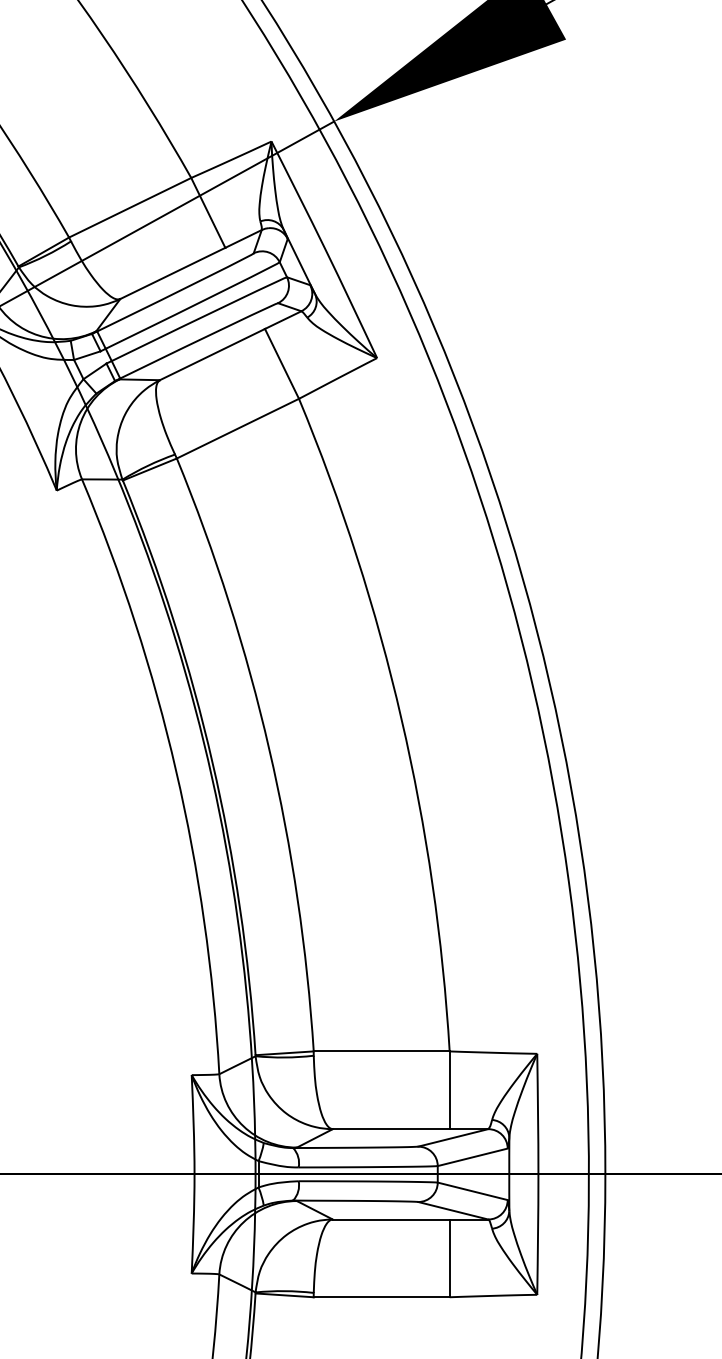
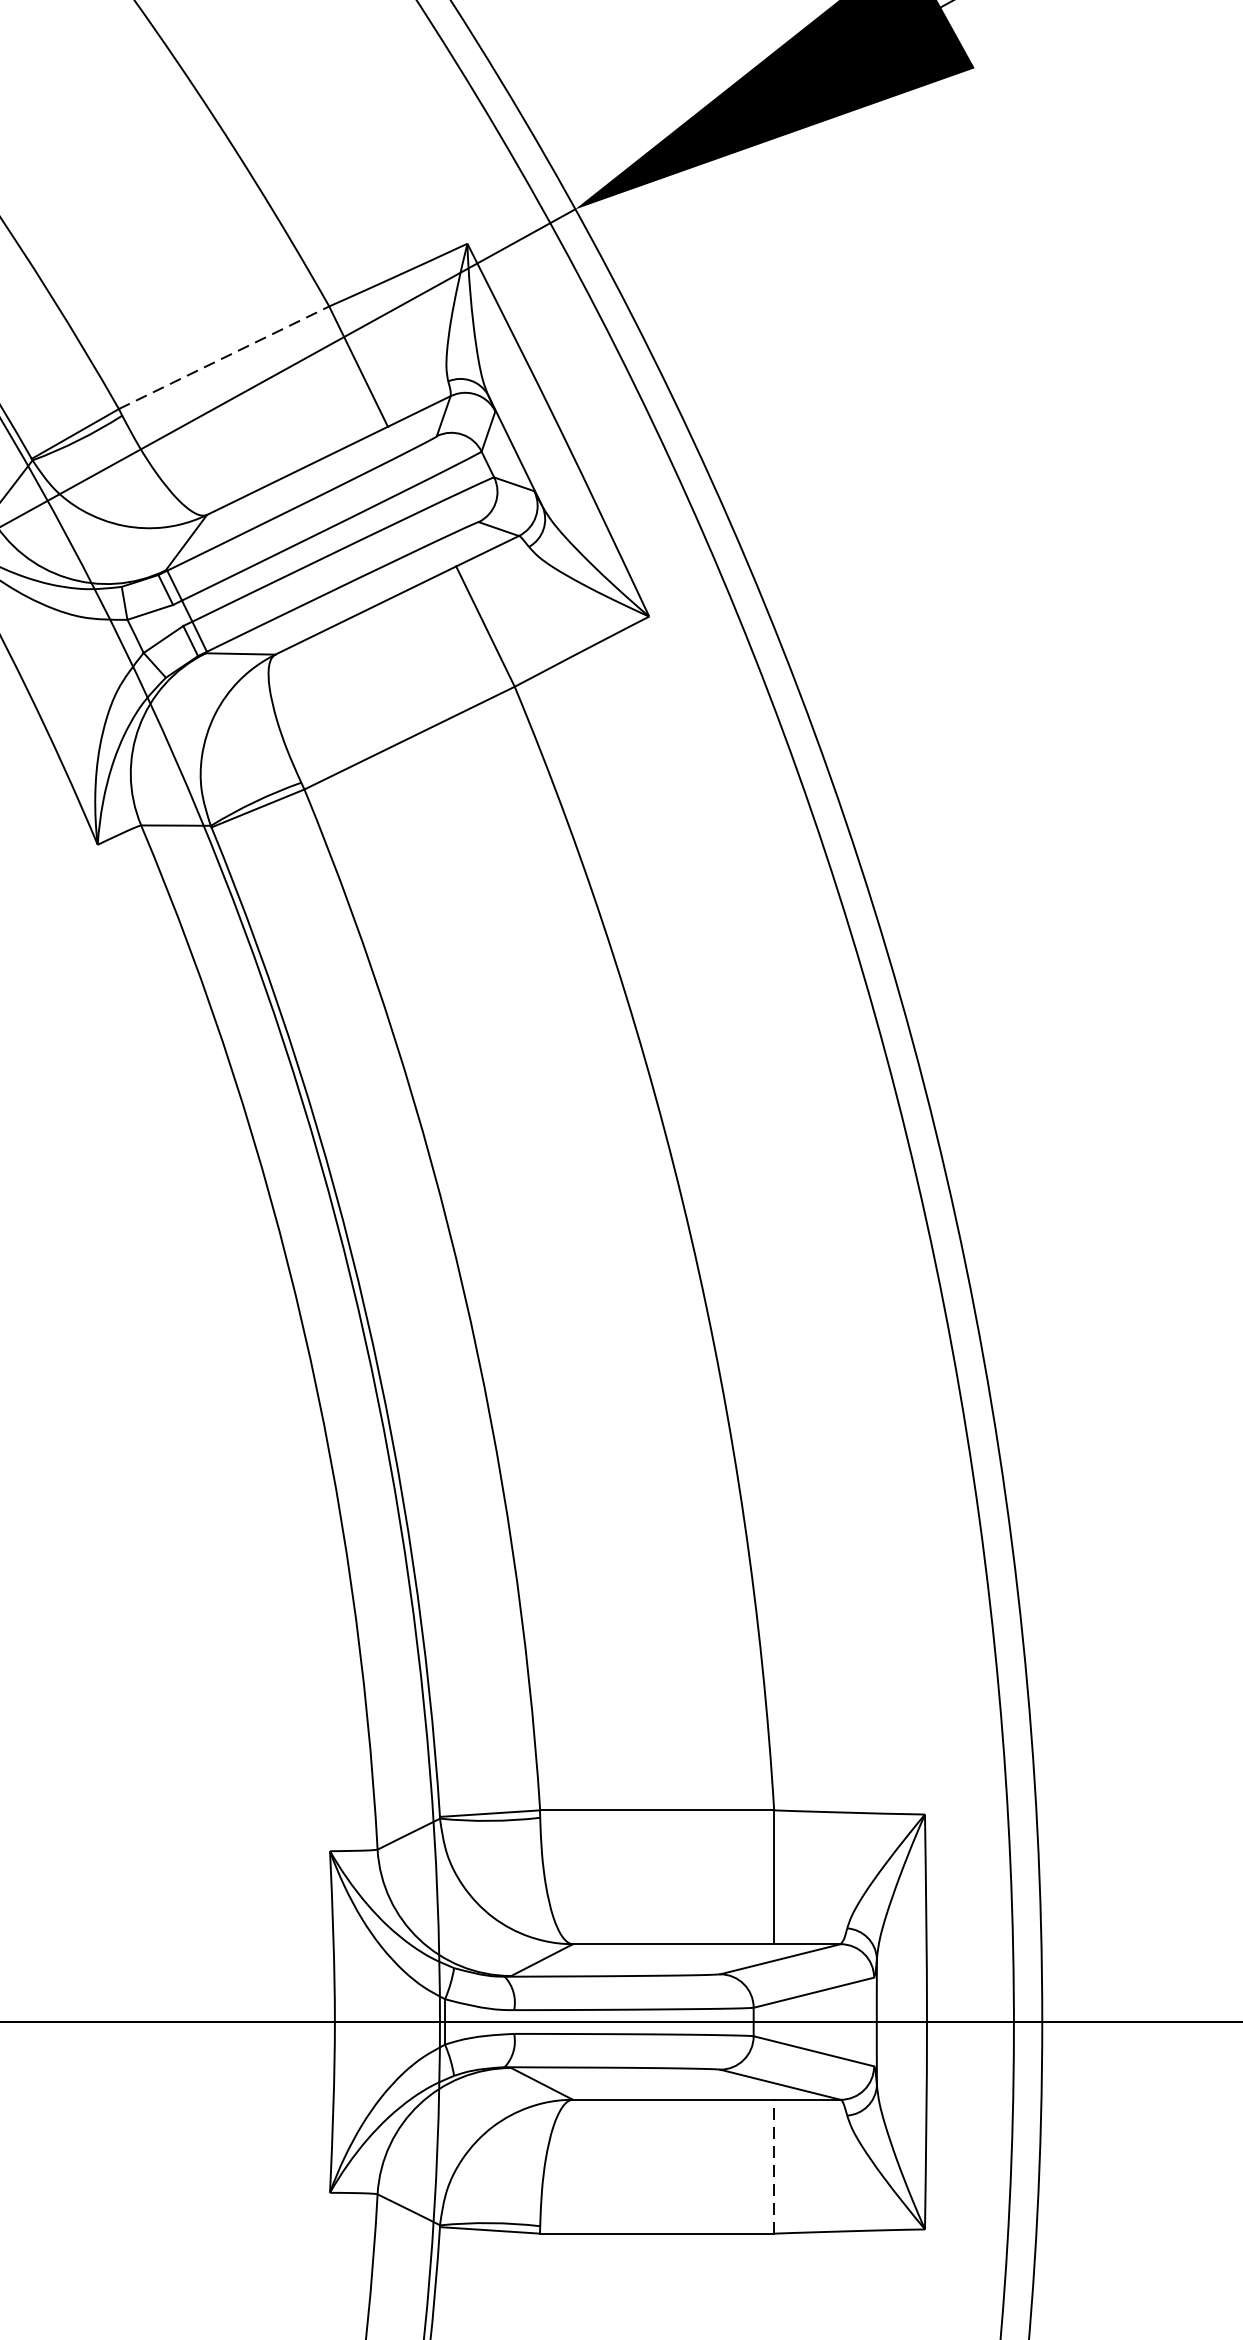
line: (130, 207) -> (224, 357), solid -> dashed
line: (449, 1258) -> (773, 2166), solid -> dashed

